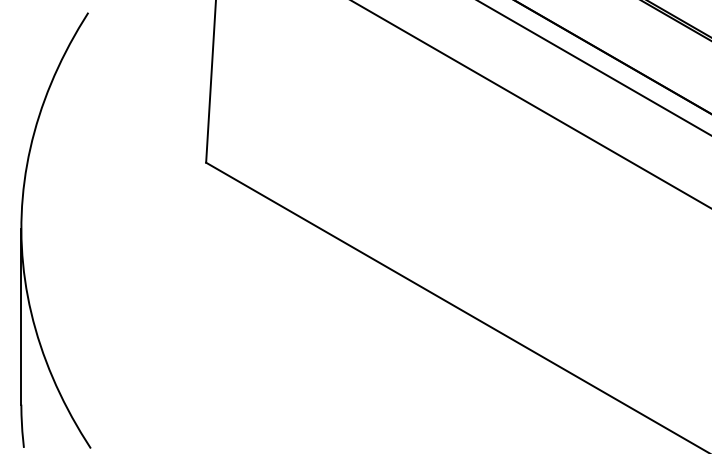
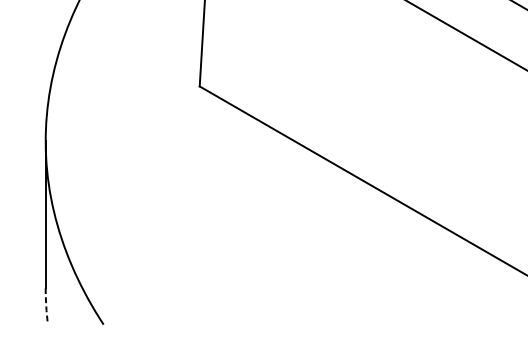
line: (22, 426) -> (46, 306), solid -> dashed

